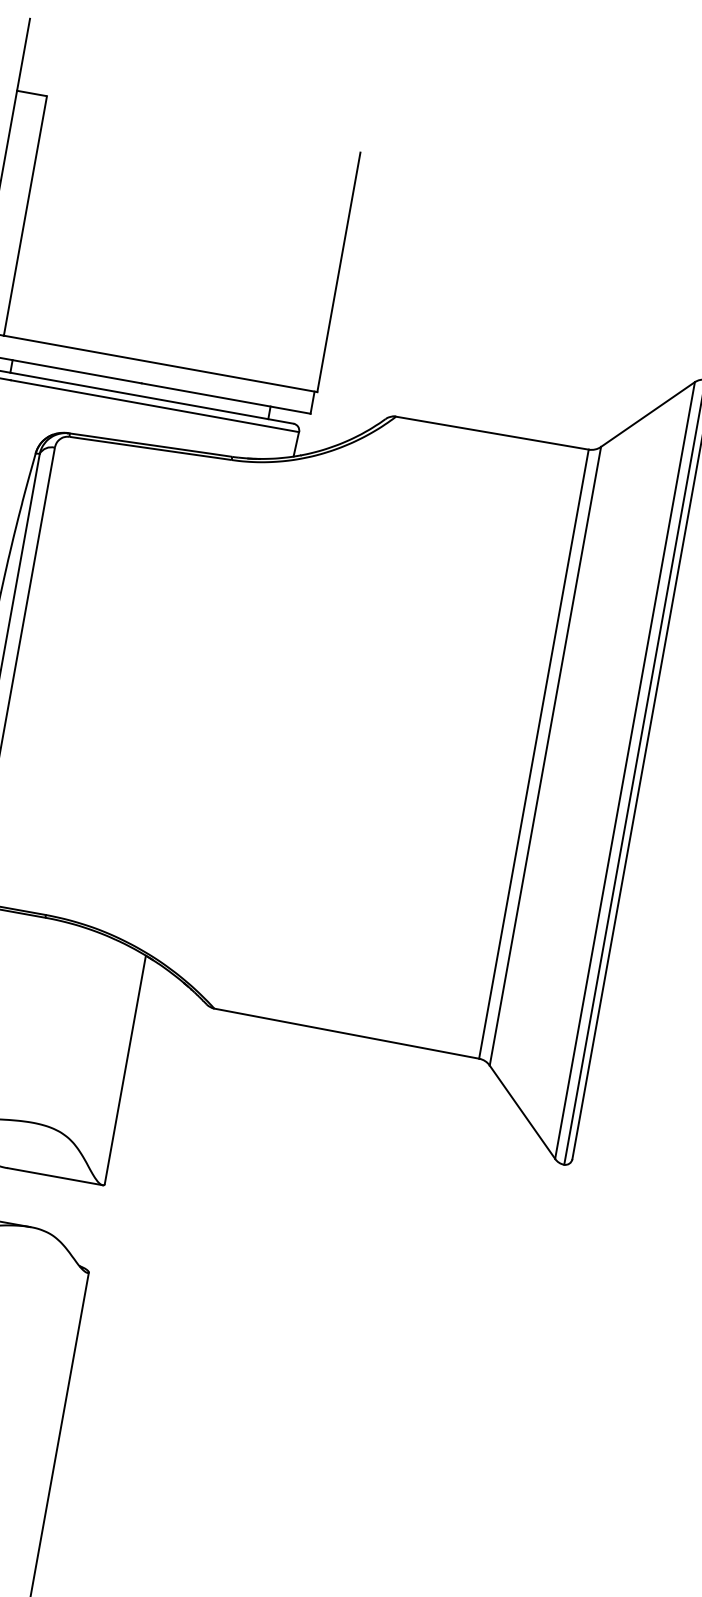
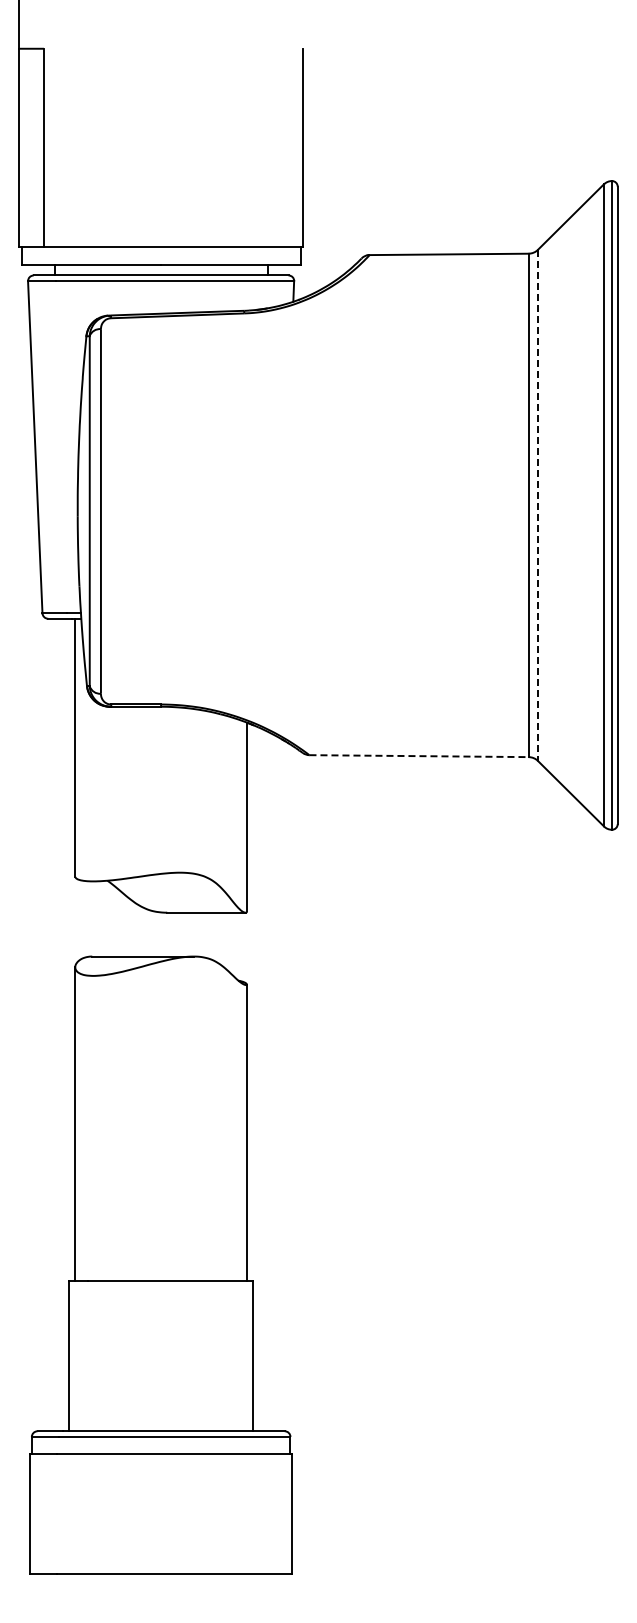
line: (545, 756) -> (538, 505), solid -> dashed
line: (347, 1034) -> (419, 756), solid -> dashed

